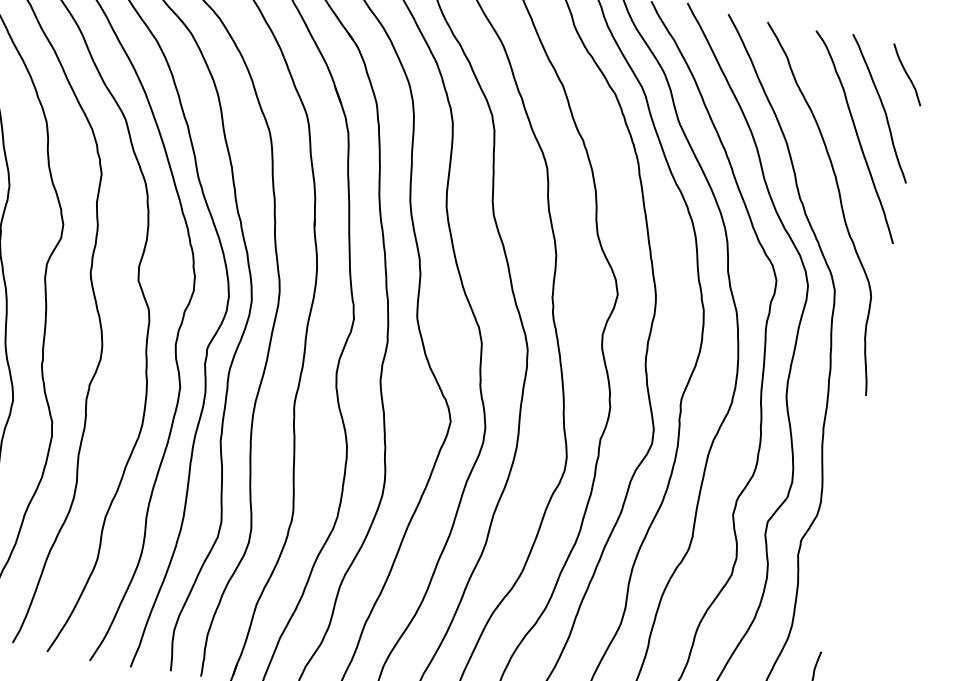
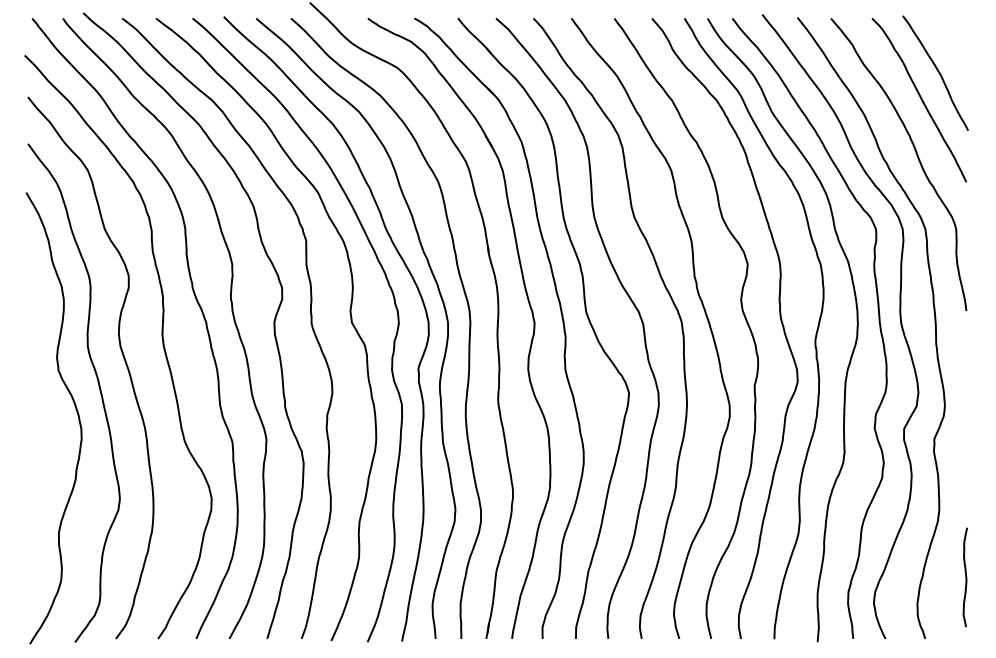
curve: (907, 75) -> (953, 41), removed

